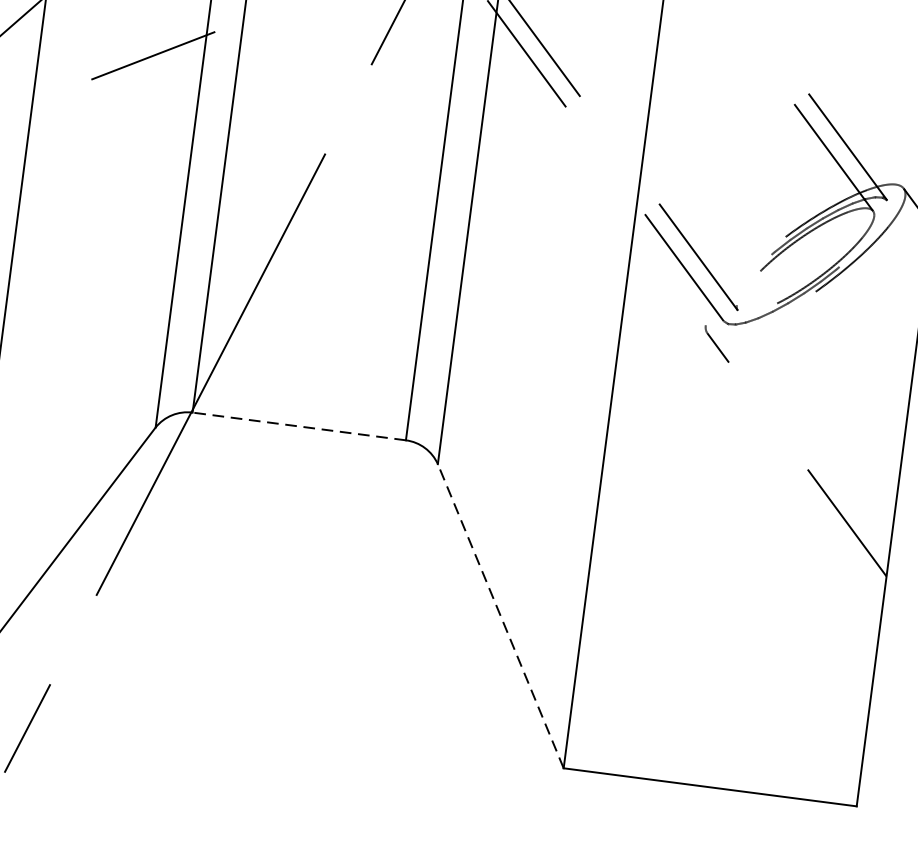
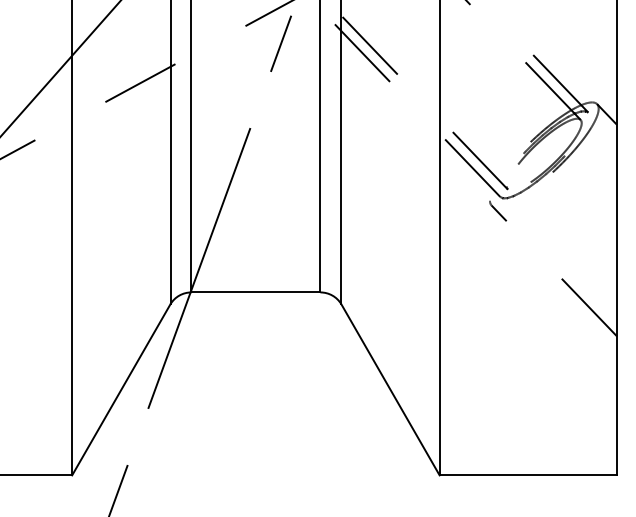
line: (298, 426) -> (255, 292), dashed -> solid
line: (500, 615) -> (390, 389), dashed -> solid

